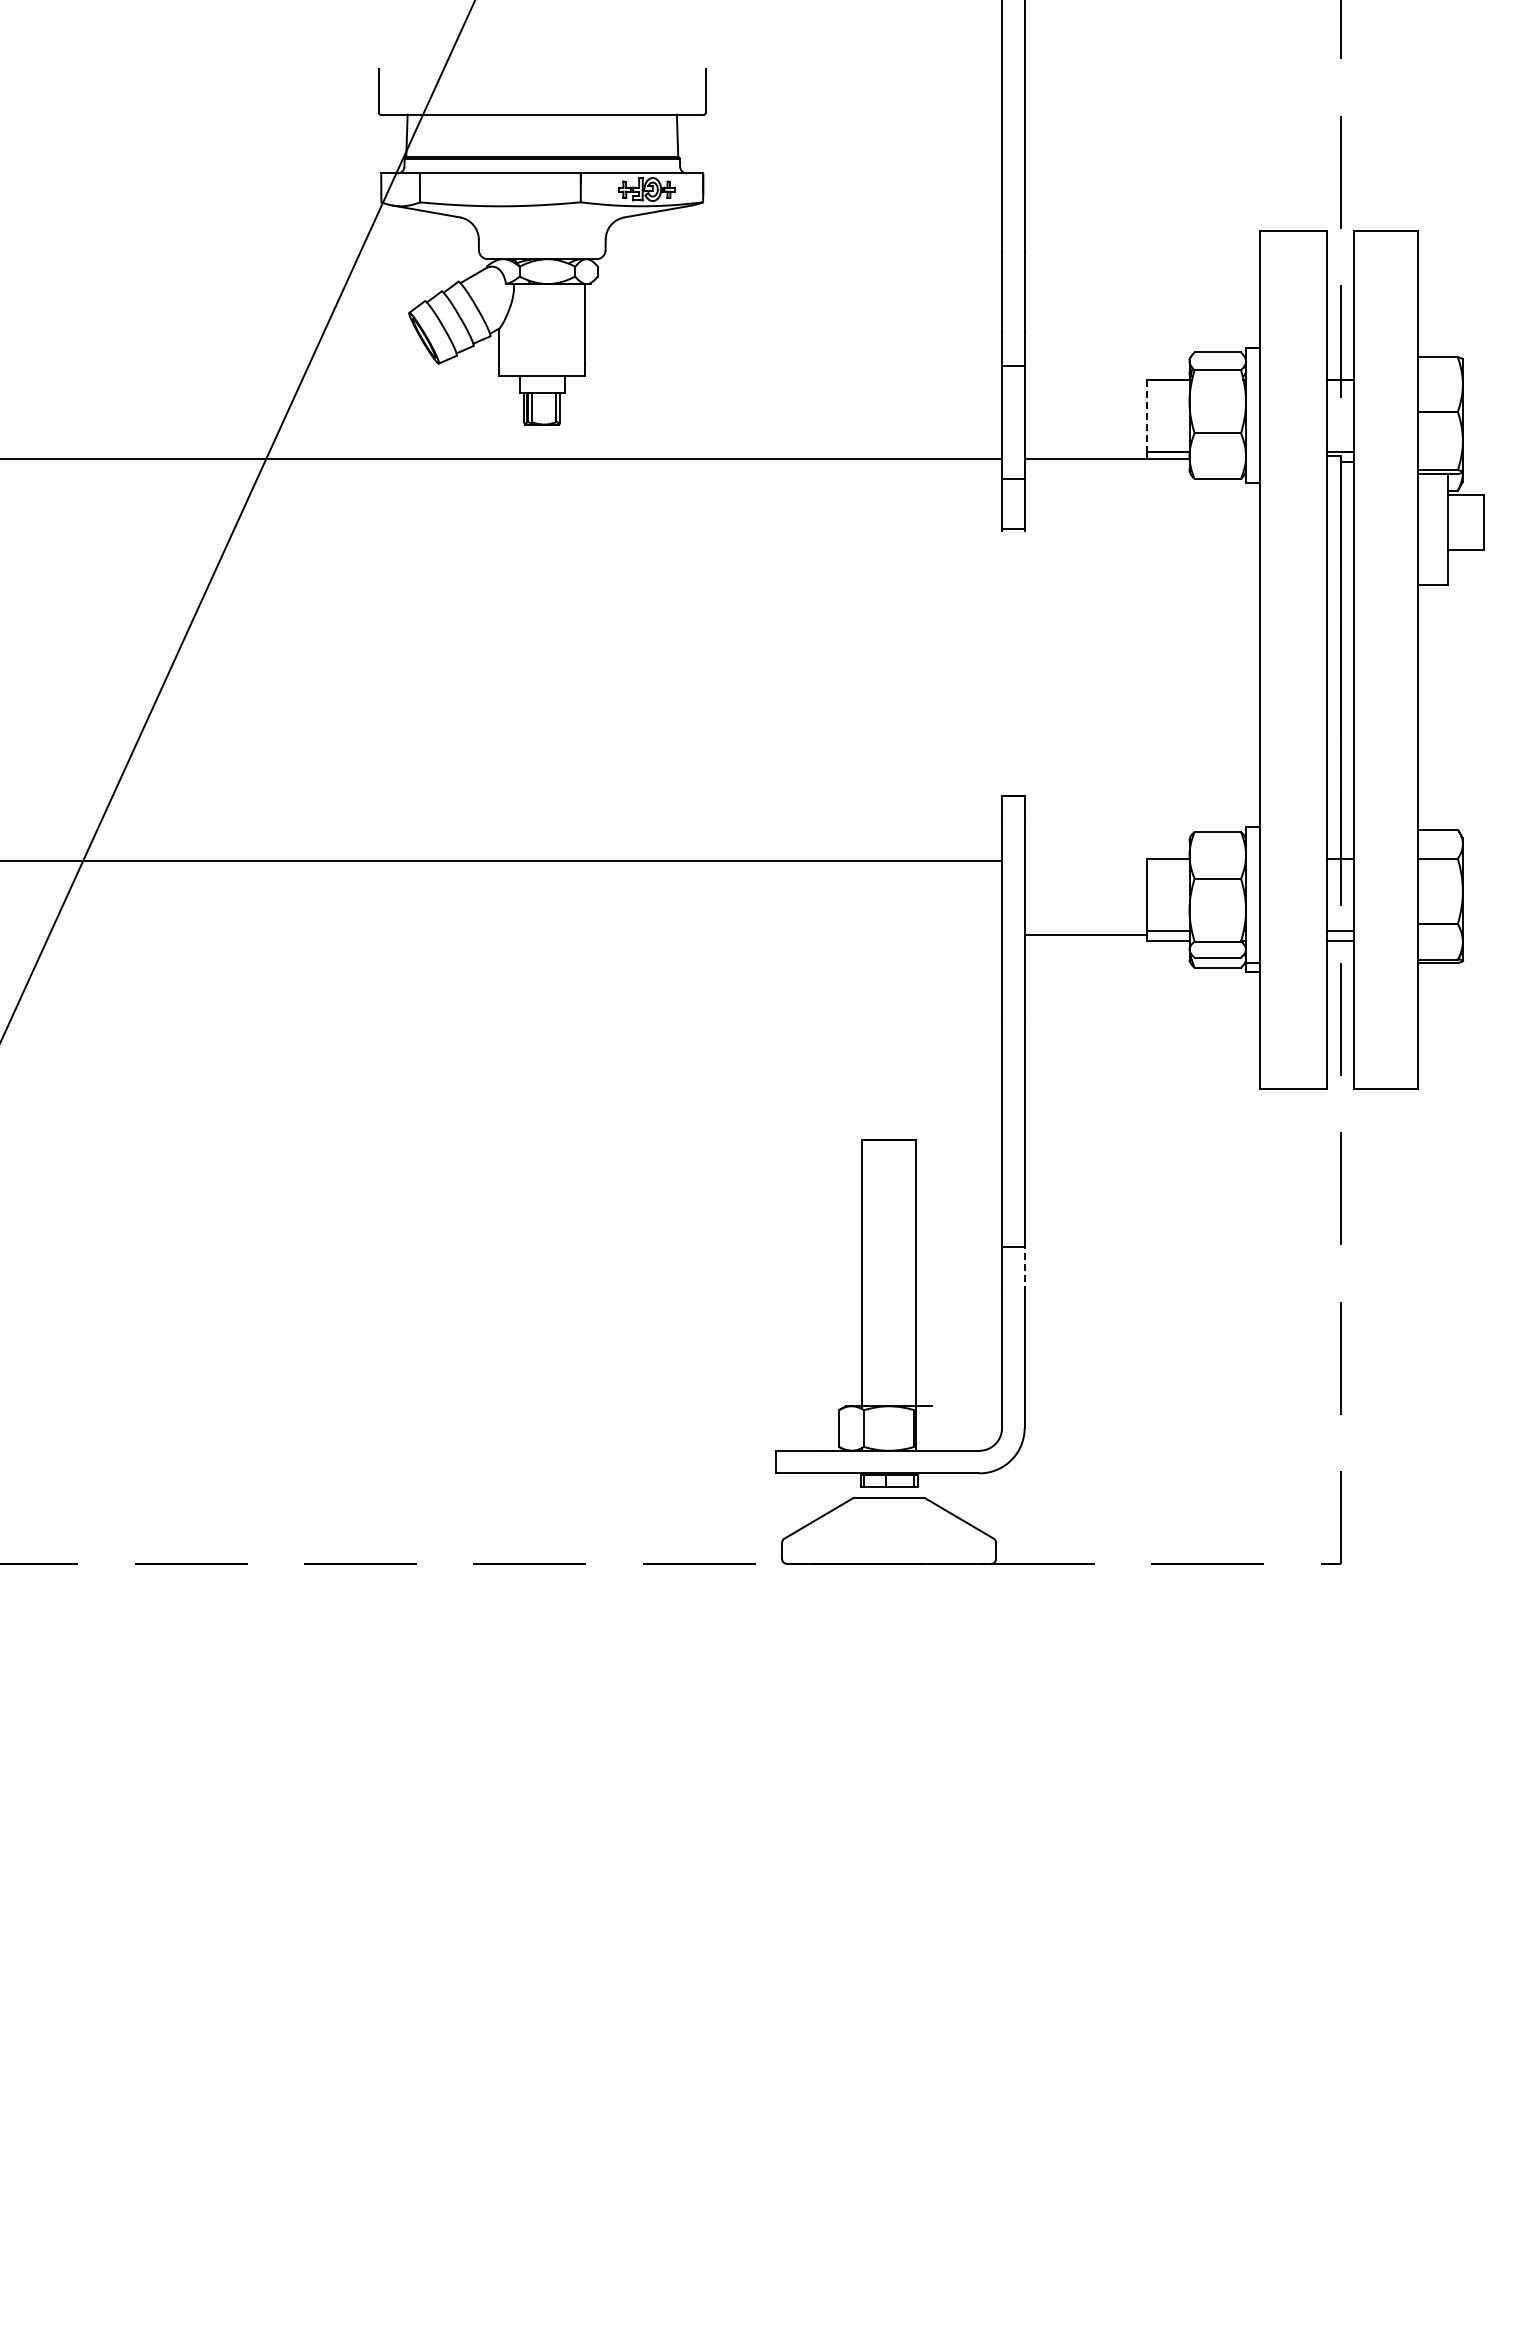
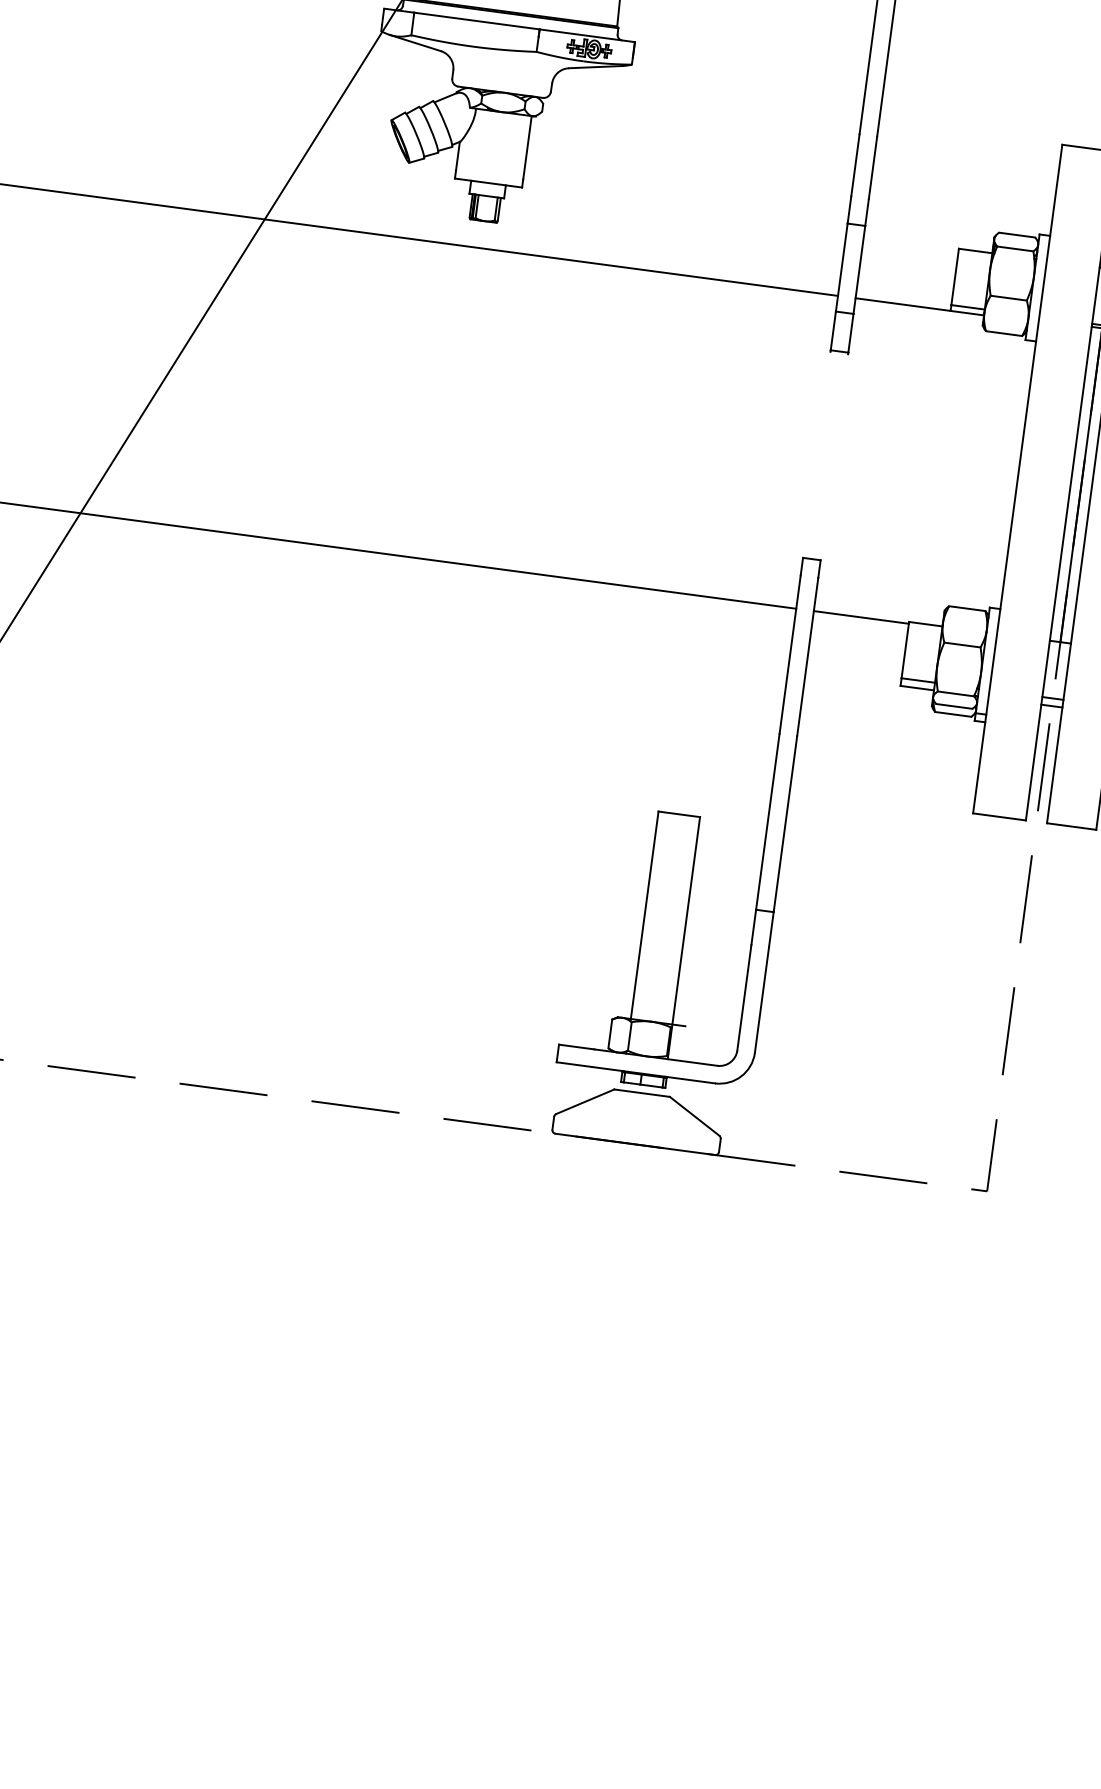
line: (1146, 416) -> (954, 277), dashed -> solid
line: (1085, 934) -> (861, 617), moved
line: (1024, 1270) -> (771, 930), dashed -> solid

